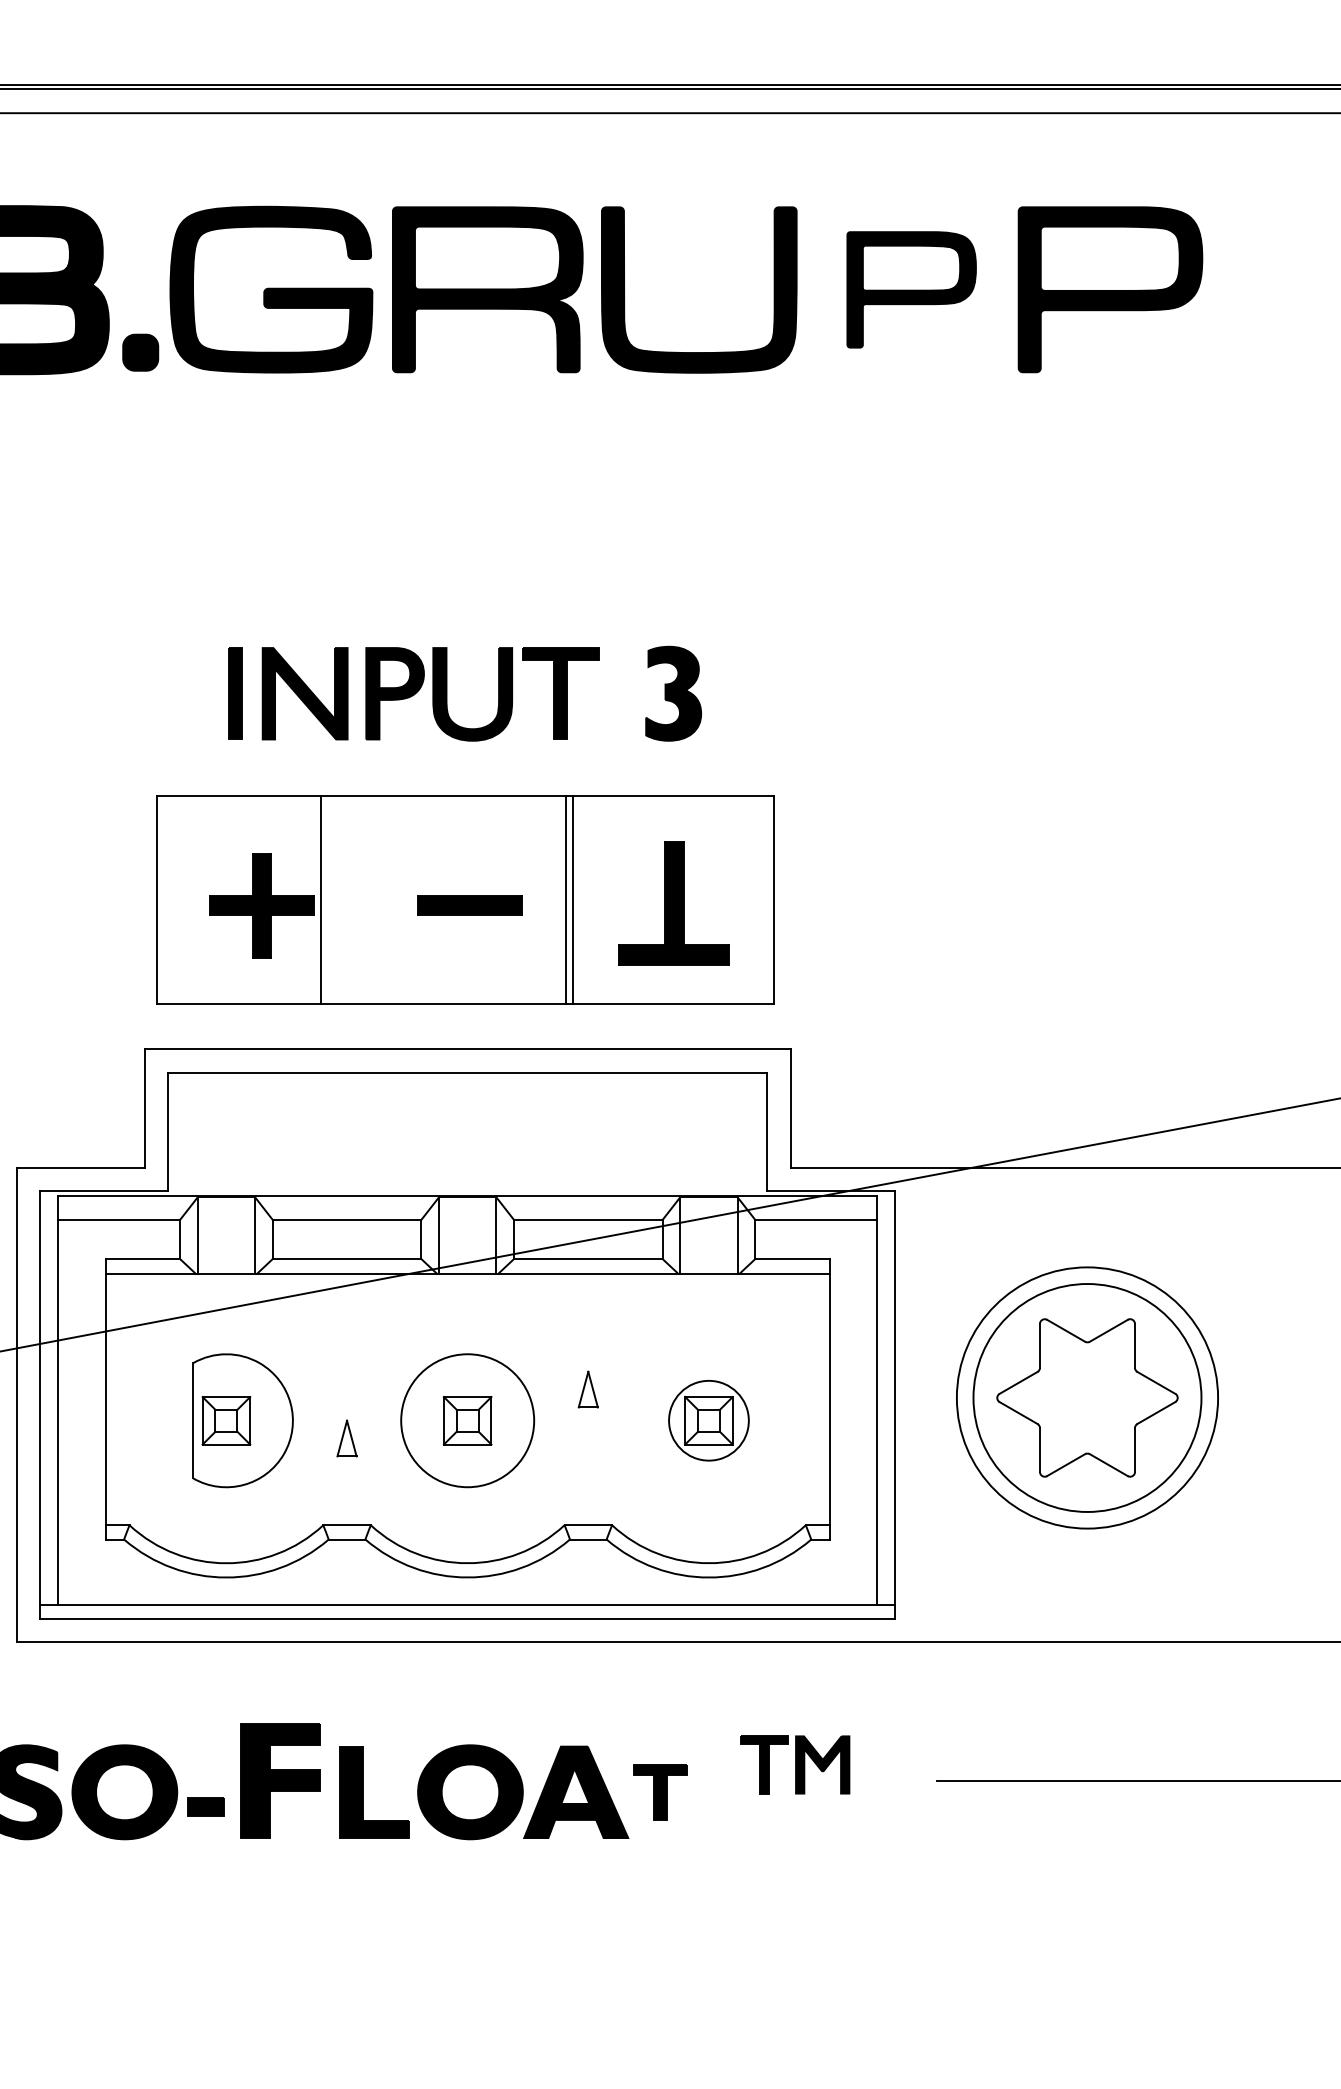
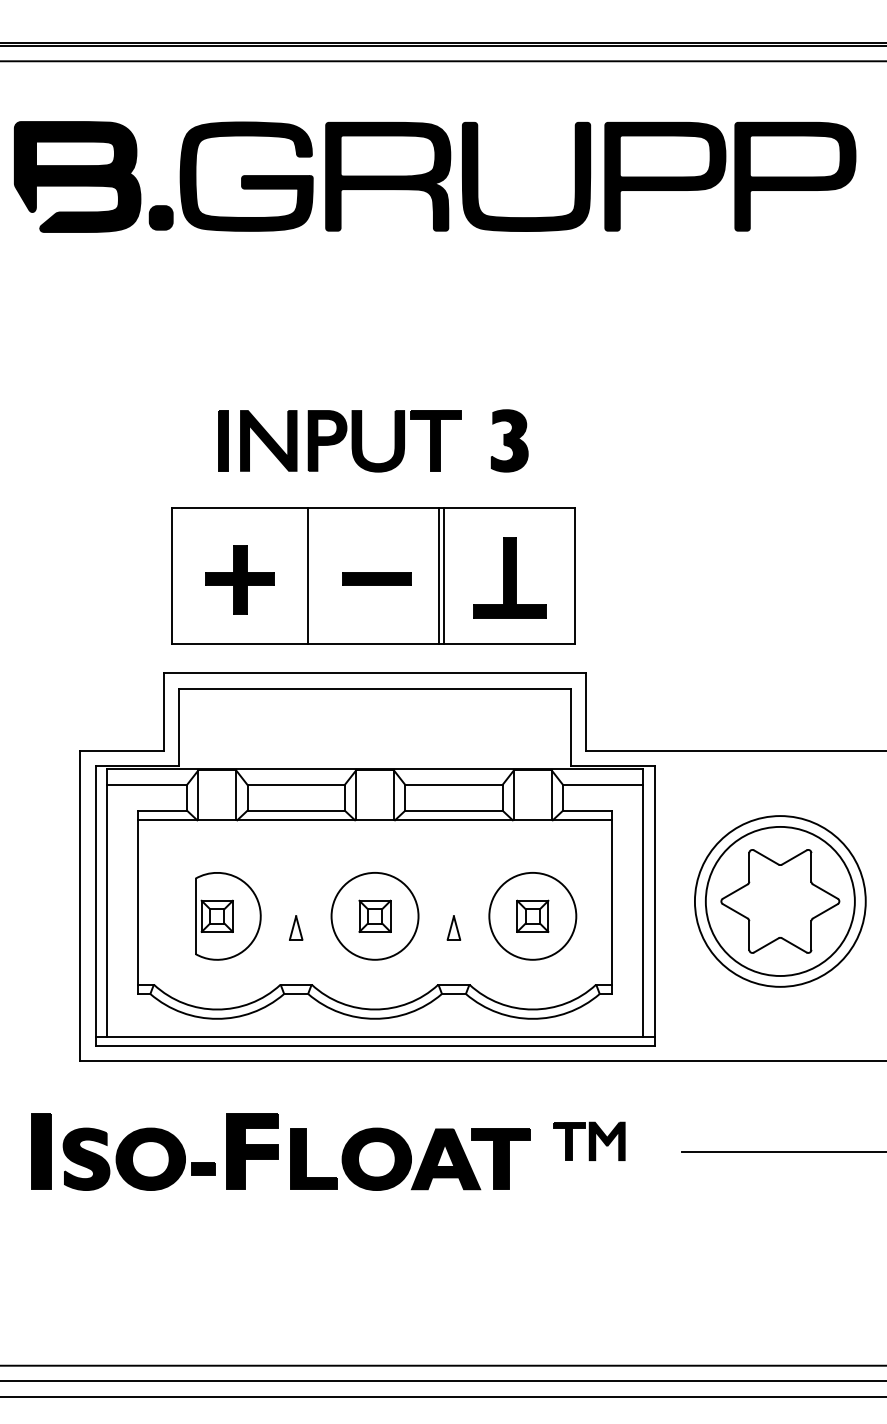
part: (911, 289) -> (665, 176), size x1.43
line: (320, 899) -> (307, 575), moved
part: (587, 1388) -> (453, 927), moved
circle: (708, 1419) -> (532, 915), size x1.67
part: (659, 1791) -> (500, 1158), size x1.67

